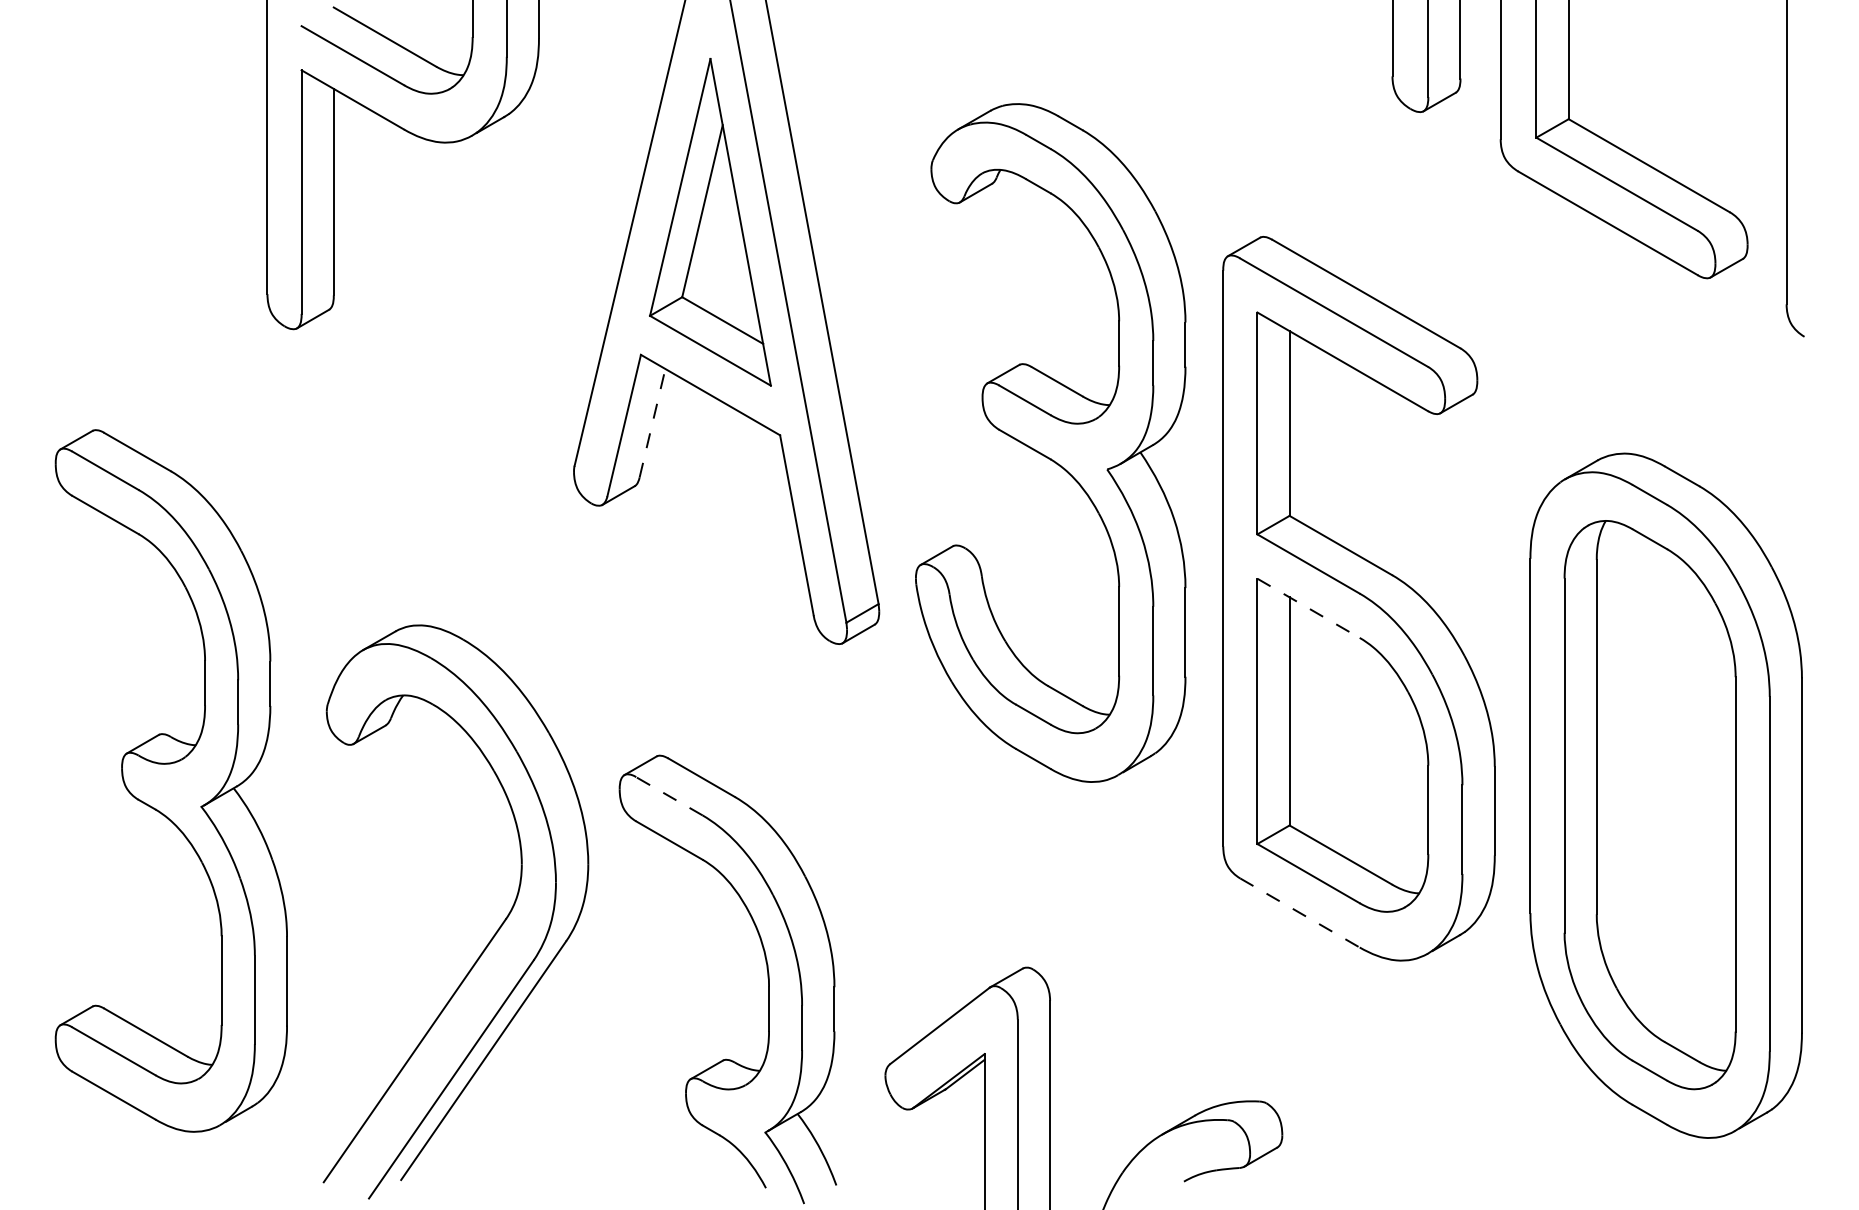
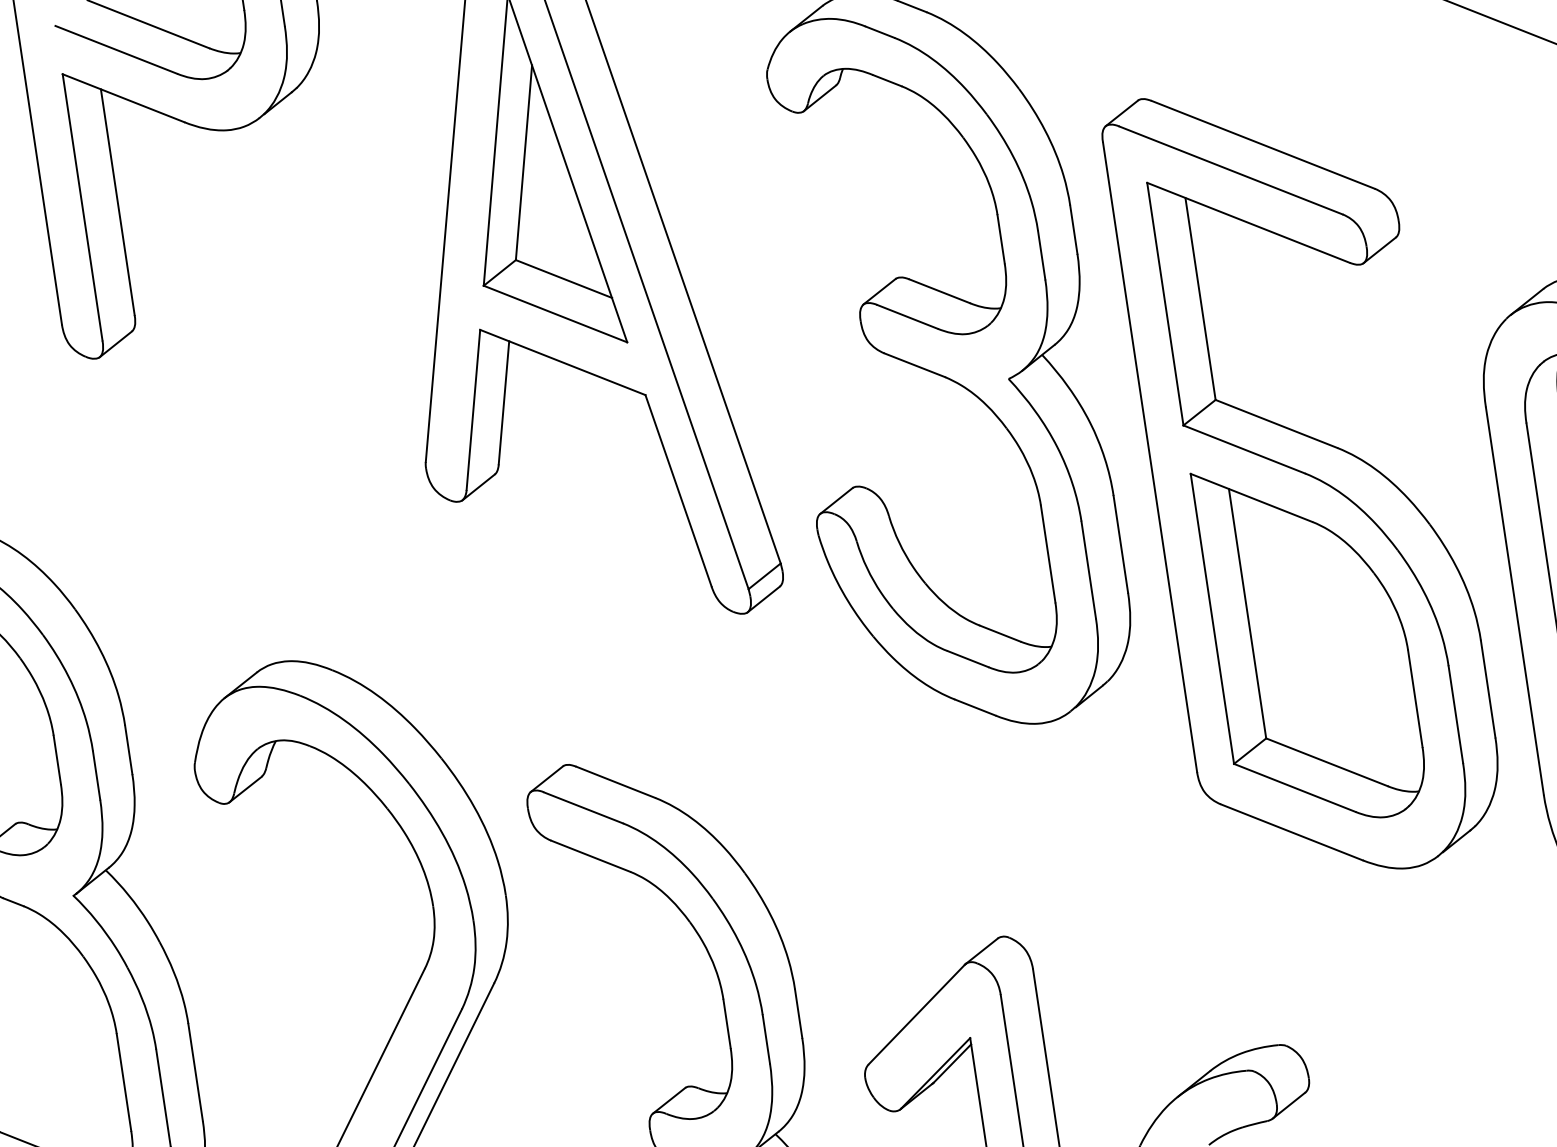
line: (652, 423) -> (504, 403), dashed -> solid
line: (1309, 608) -> (1252, 497), dashed -> solid
line: (669, 796) -> (583, 808), dashed -> solid
line: (1299, 912) -> (1291, 831), dashed -> solid

